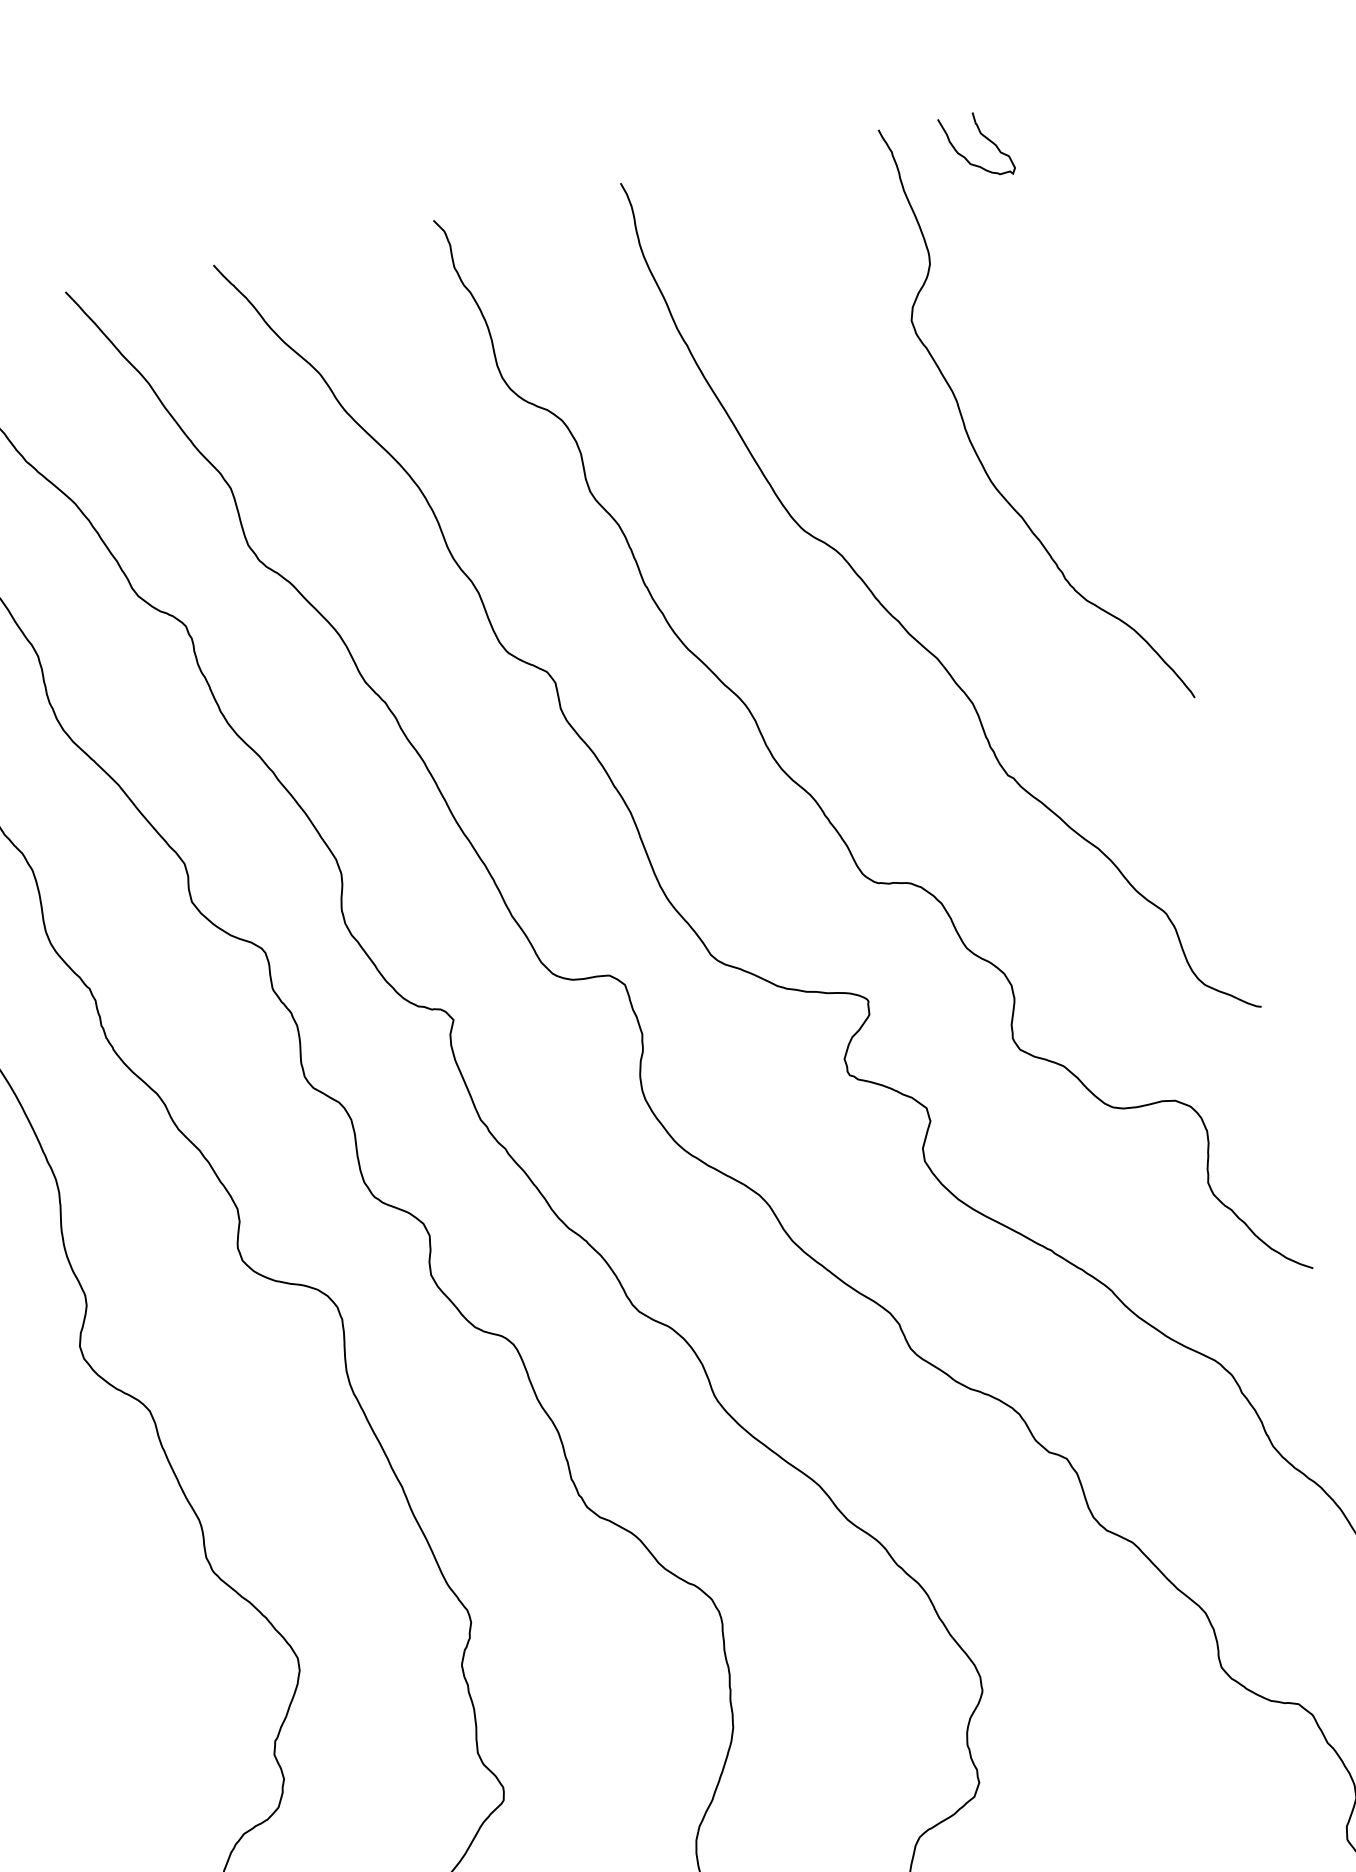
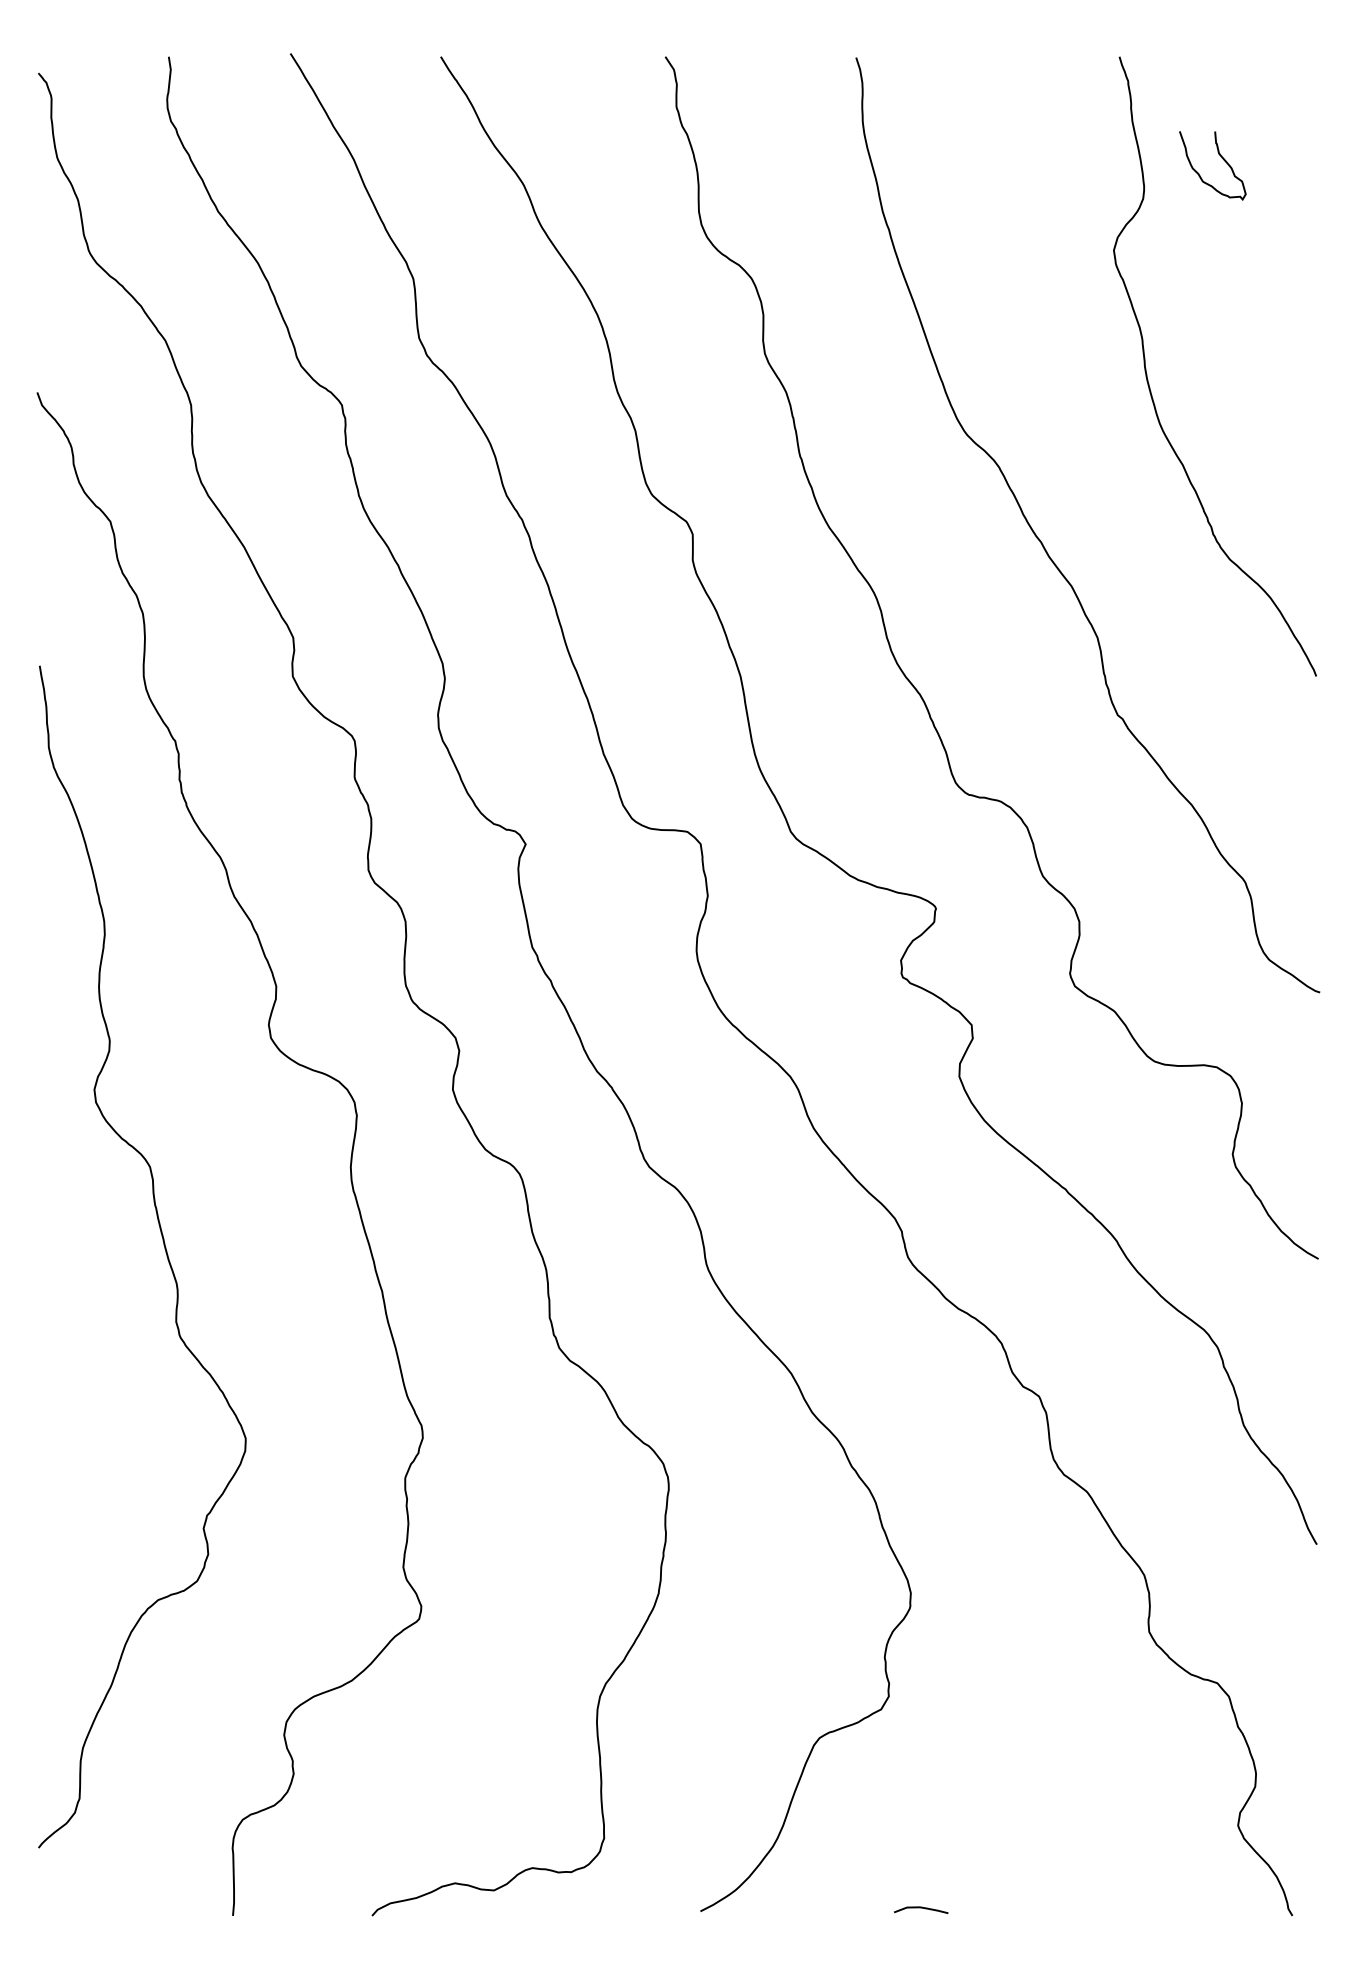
curve: (985, 138) -> (1222, 159), moved

